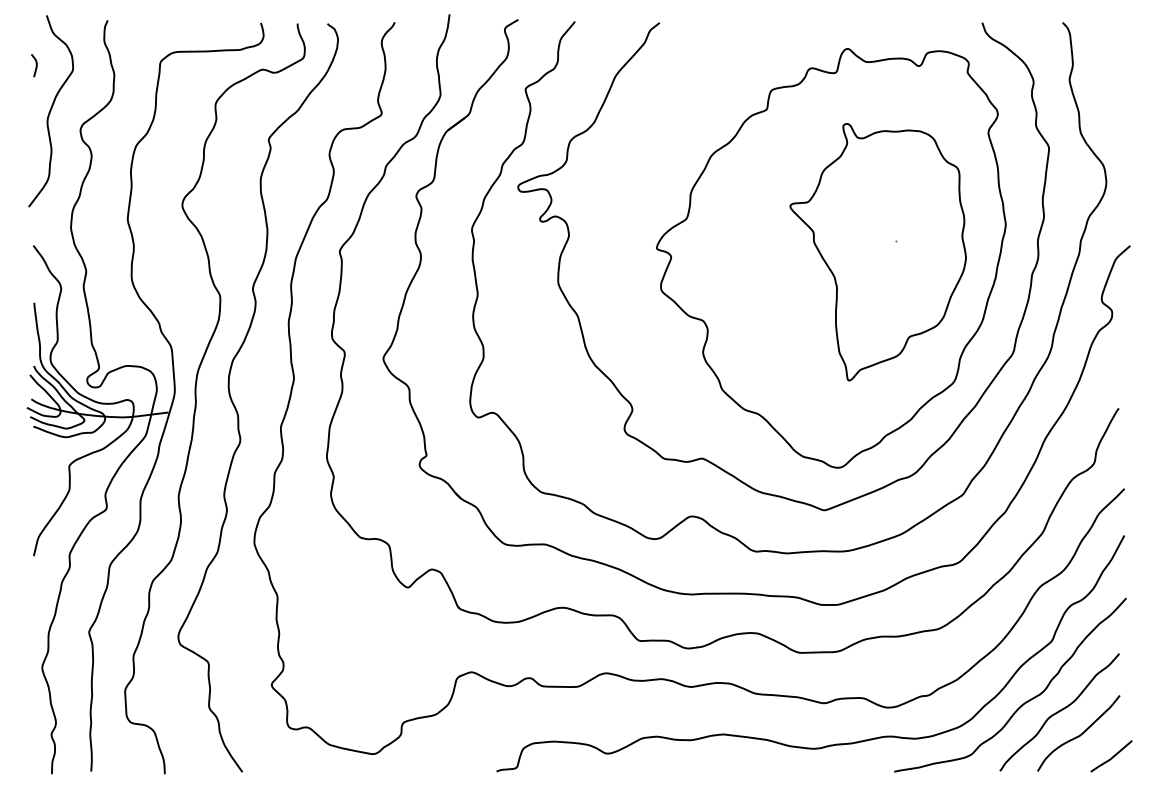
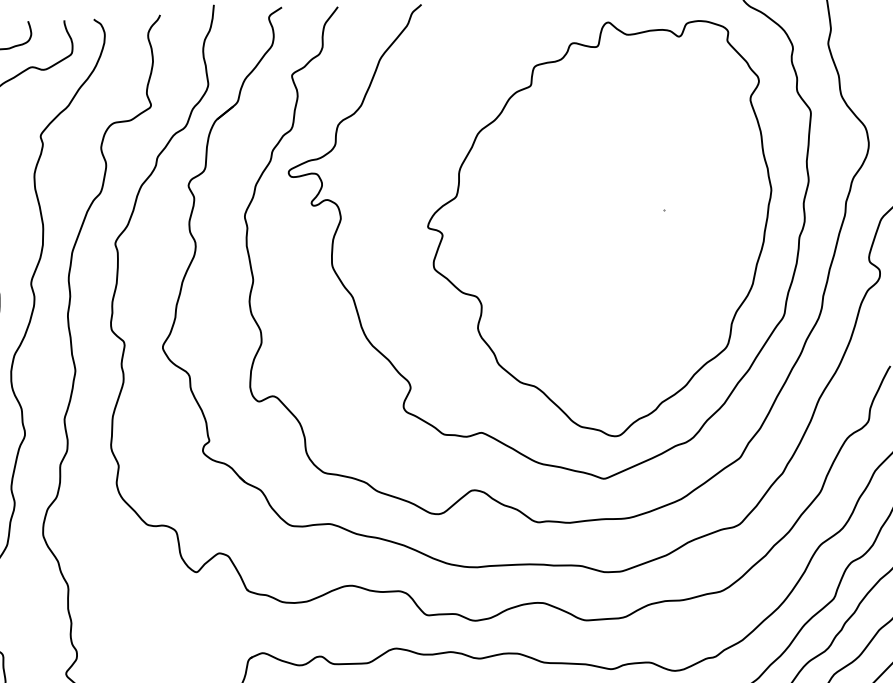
part: (877, 252) -> (645, 222), removed

